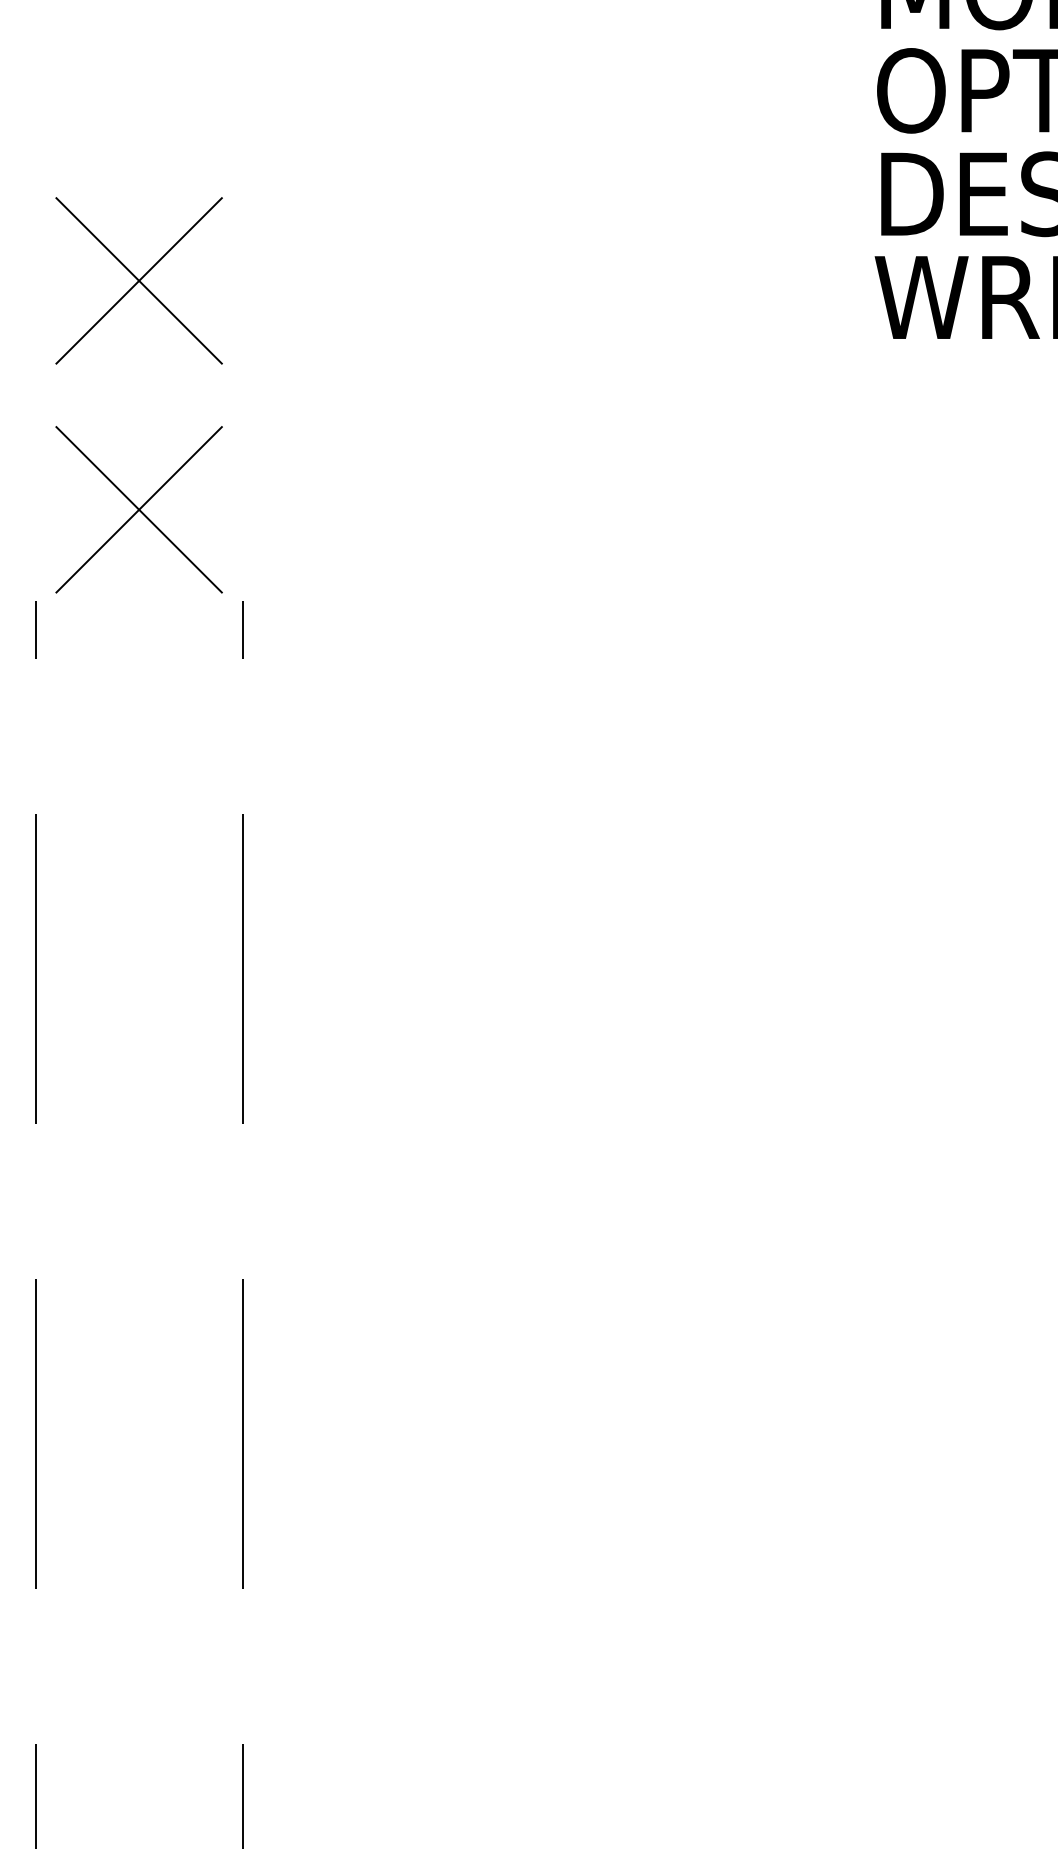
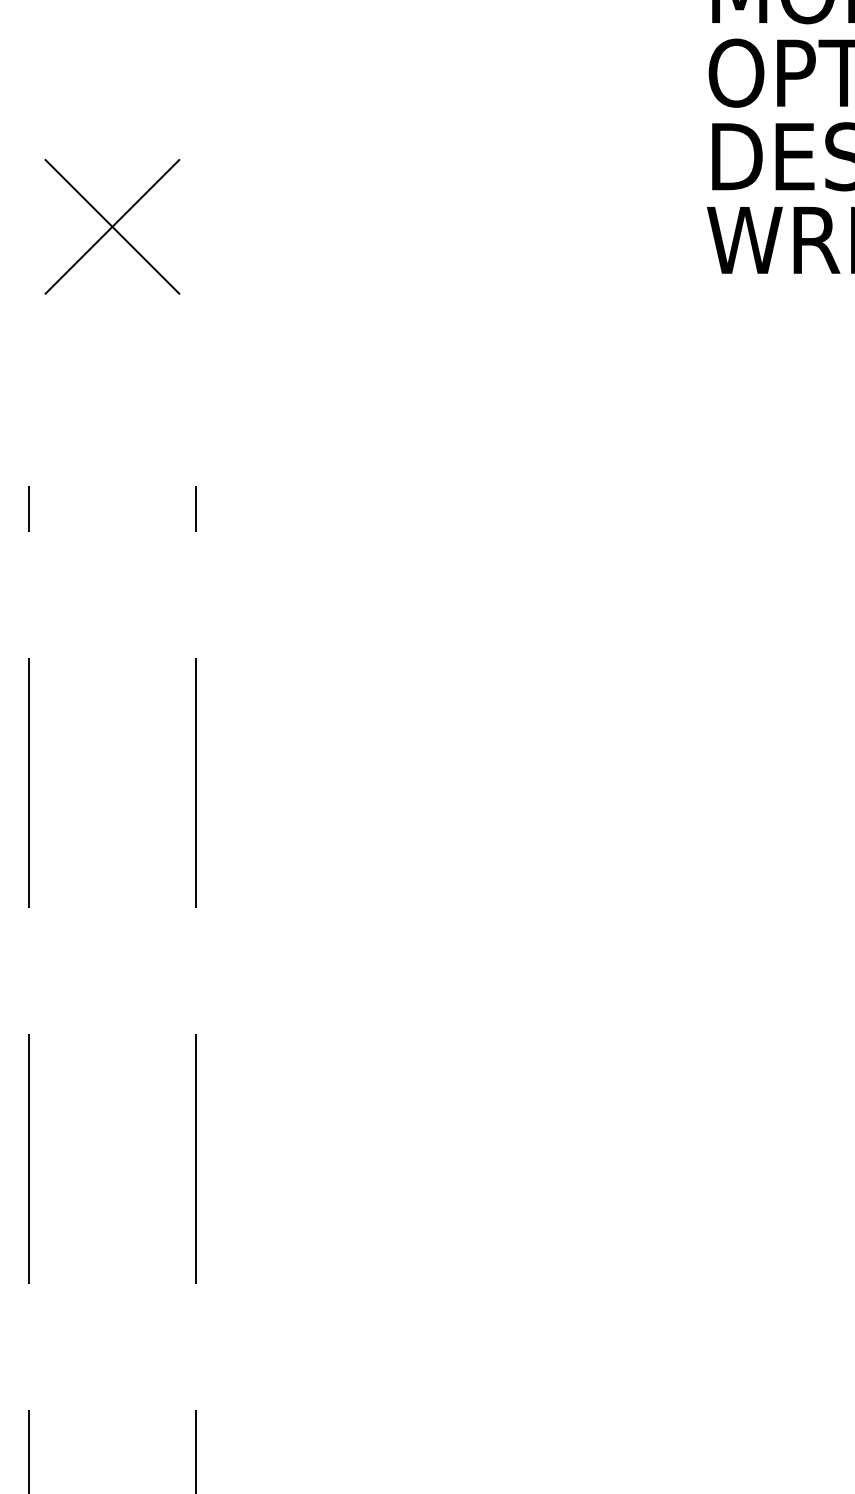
part: (139, 509) -> (112, 411), removed

